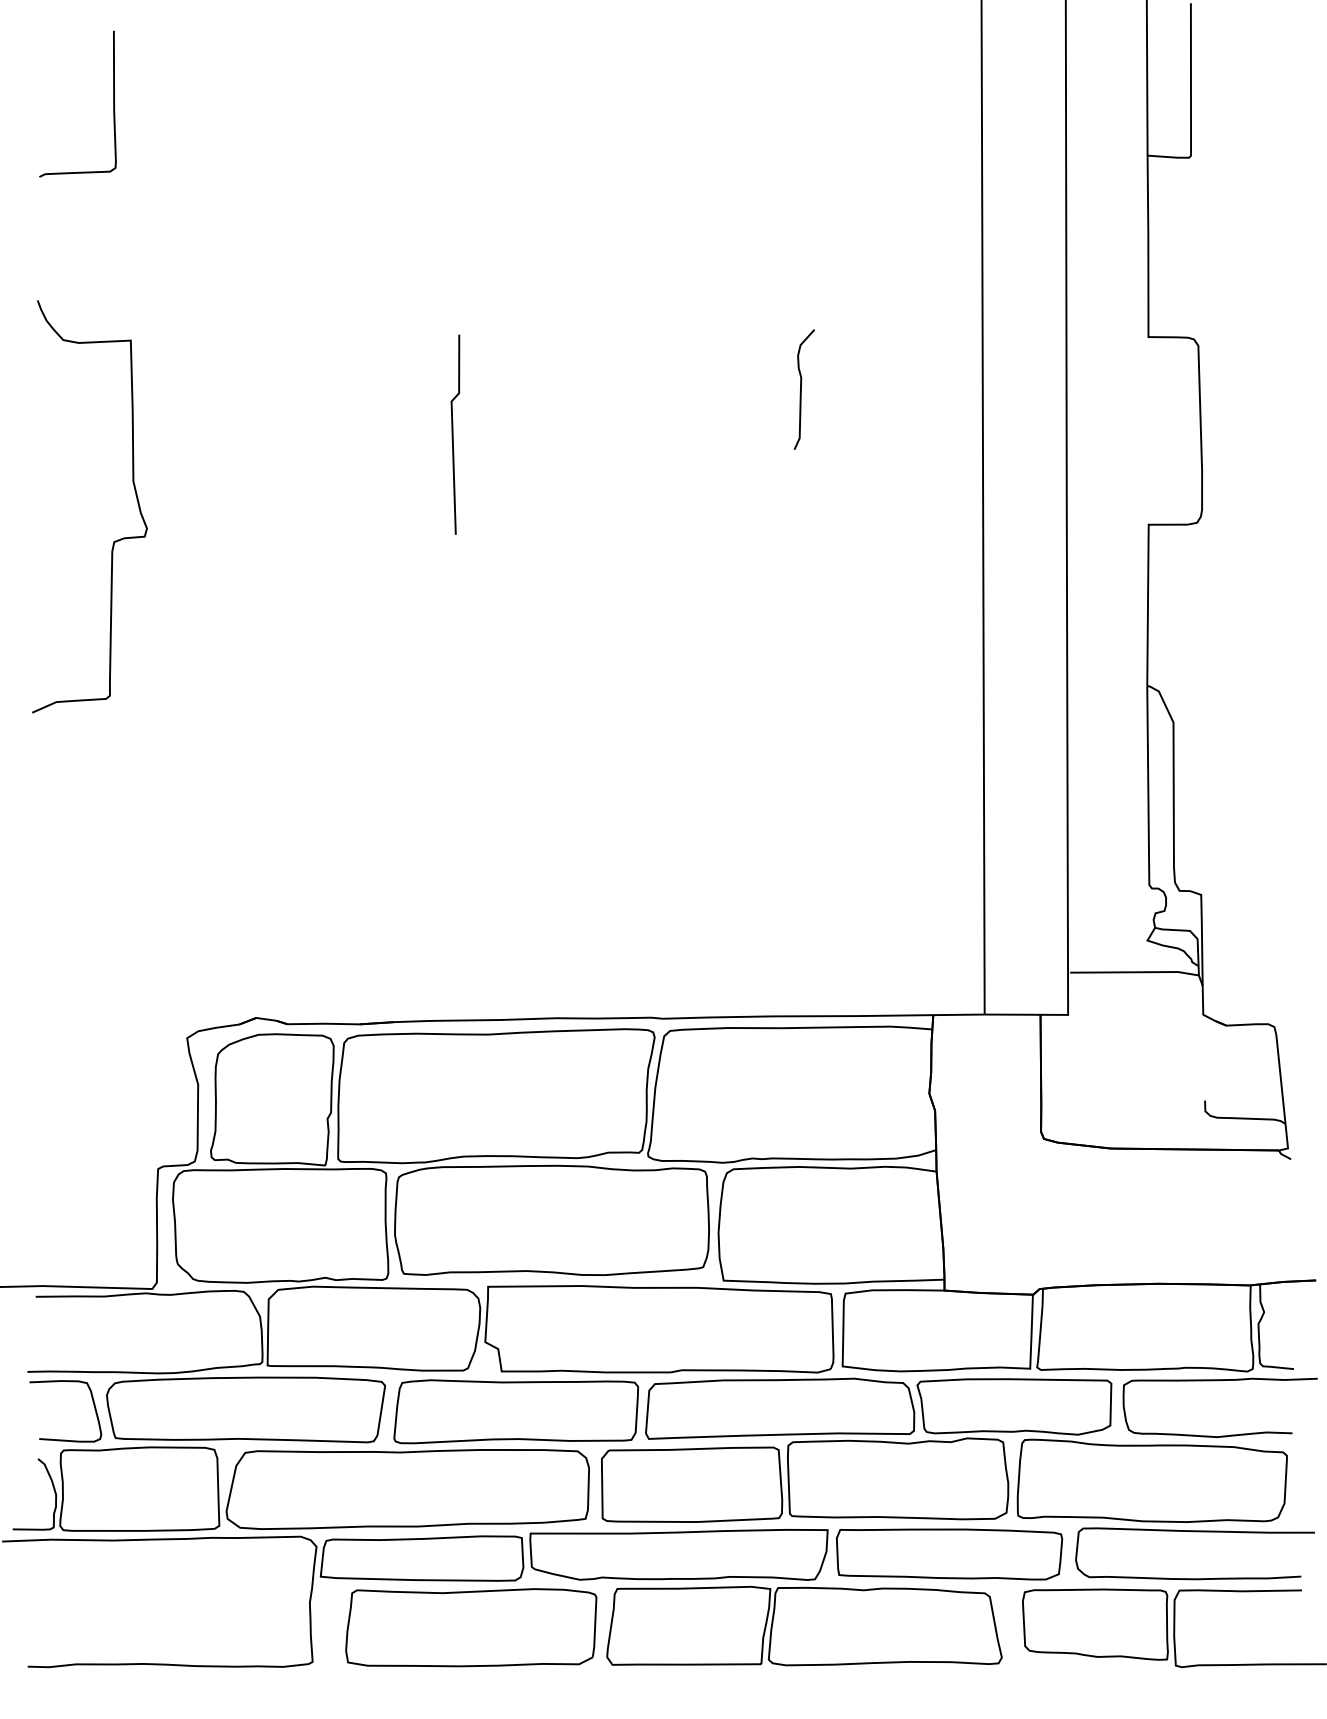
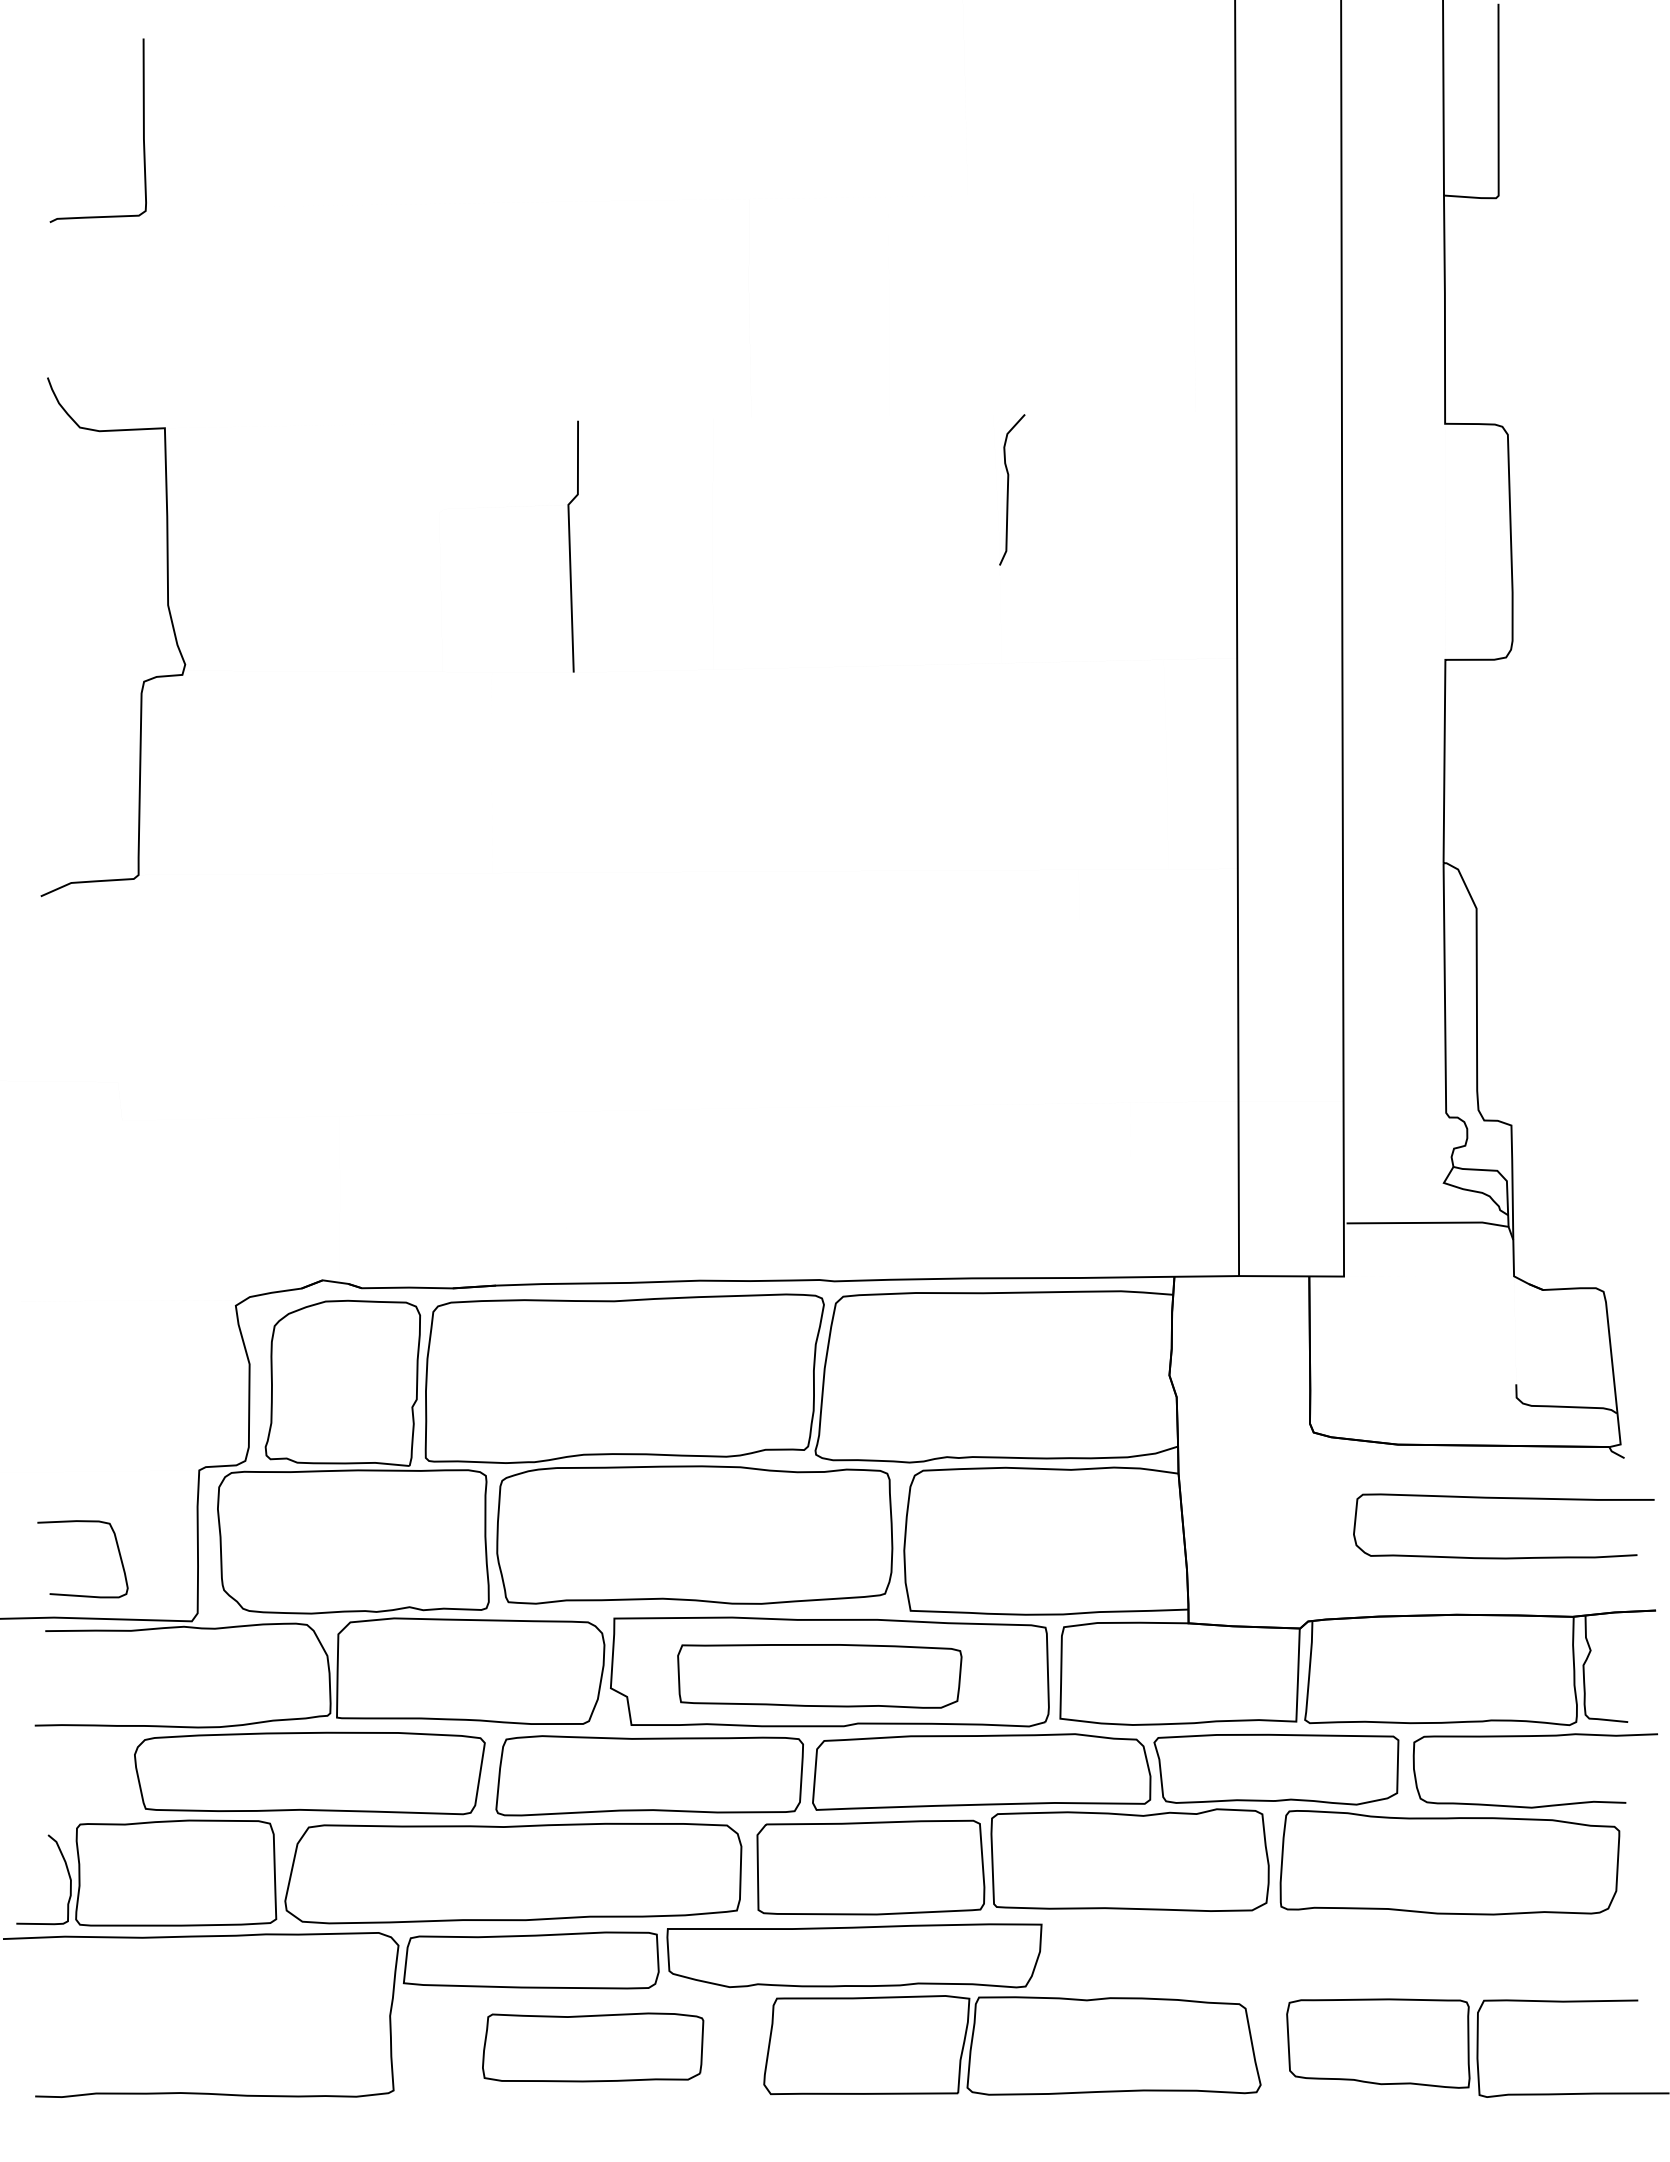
curve: (60, 1439) -> (76, 1594), moved
curve: (1200, 1532) -> (1510, 1499), moved
part: (949, 1554) -> (819, 1676), moved
part: (470, 1627) -> (592, 2047), size x0.7

